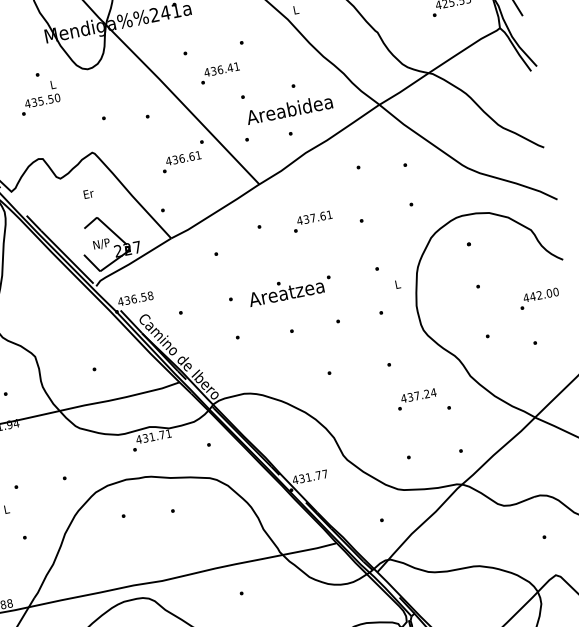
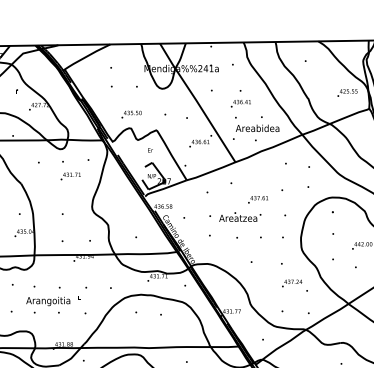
text: (219, 73) -> (240, 103), moved
text: (40, 104) -> (131, 114), moved
text: (311, 221) -> (257, 199), moved

